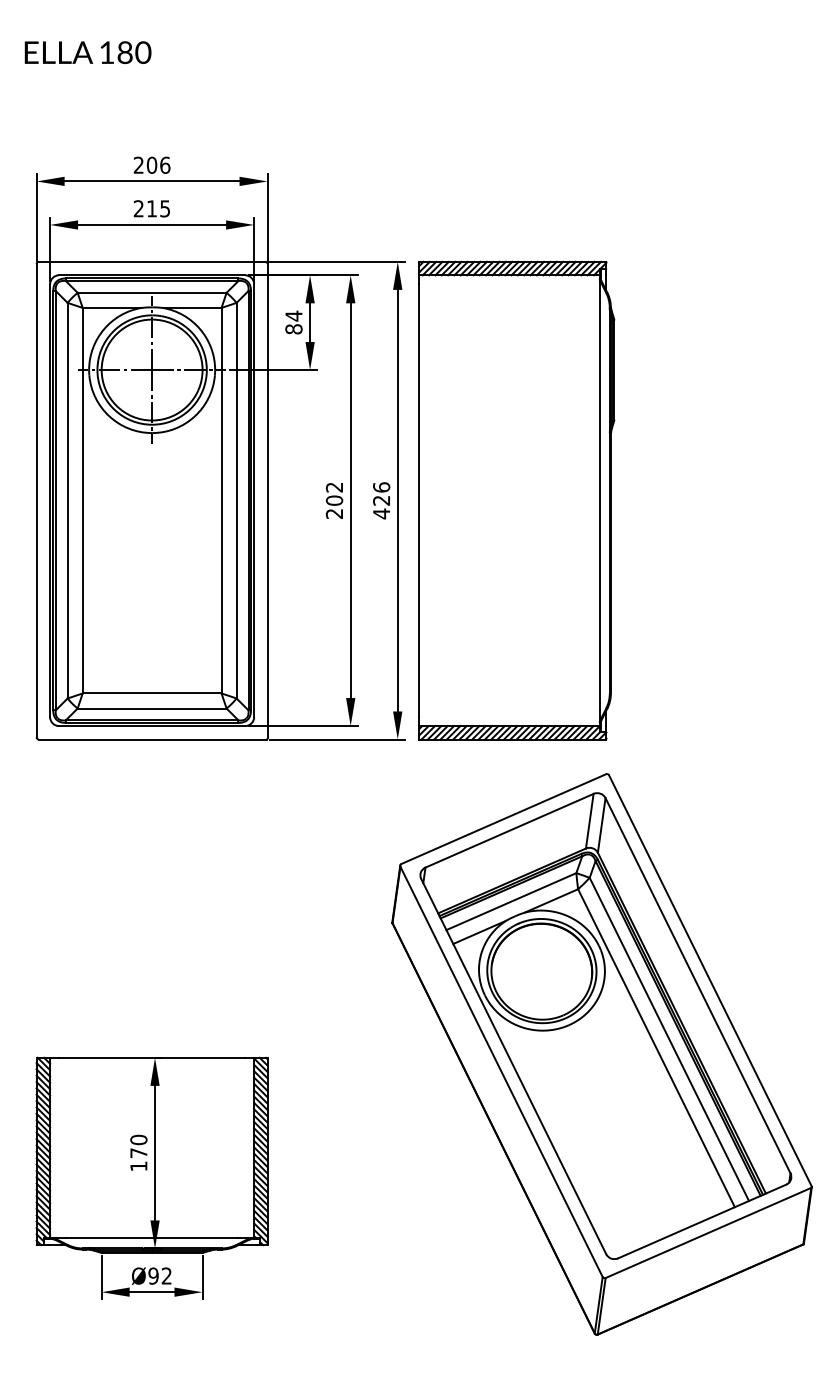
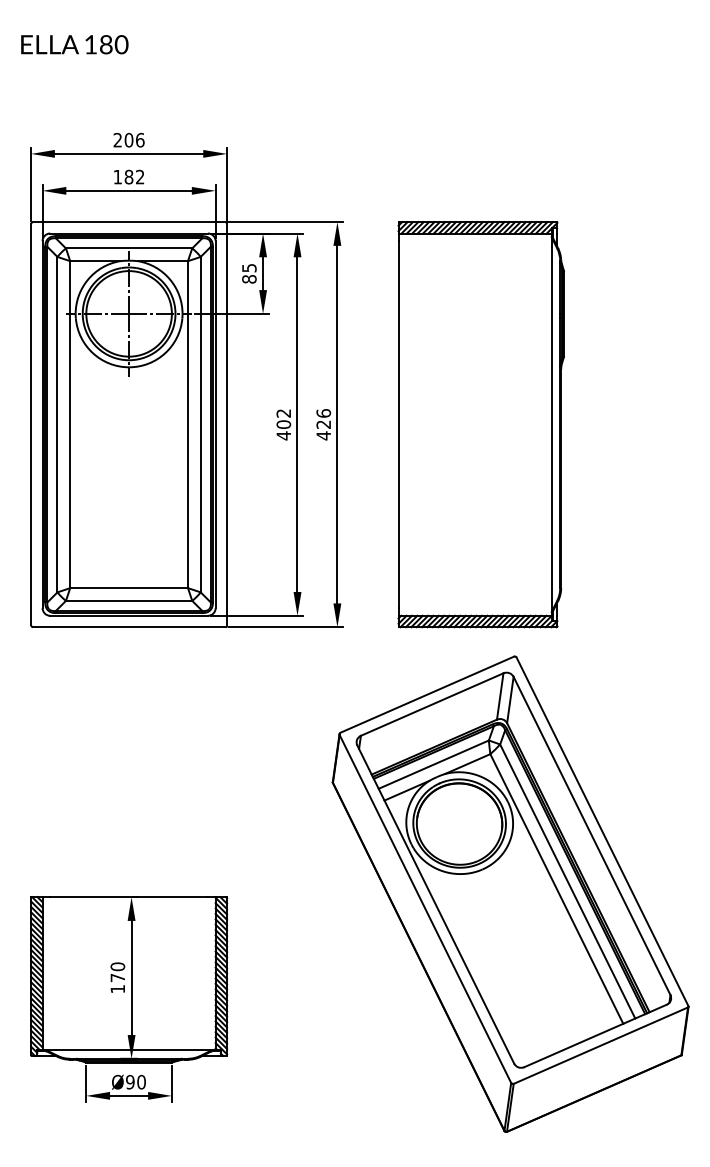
text: (151, 208) -> (128, 176), 215 -> 182
text: (294, 315) -> (249, 267), 84 -> 85
part: (515, 500) -> (480, 424), moved
text: (334, 513) -> (283, 435), 202 -> 402
text: (166, 1276) -> (141, 1082), Ø92 -> Ø90

